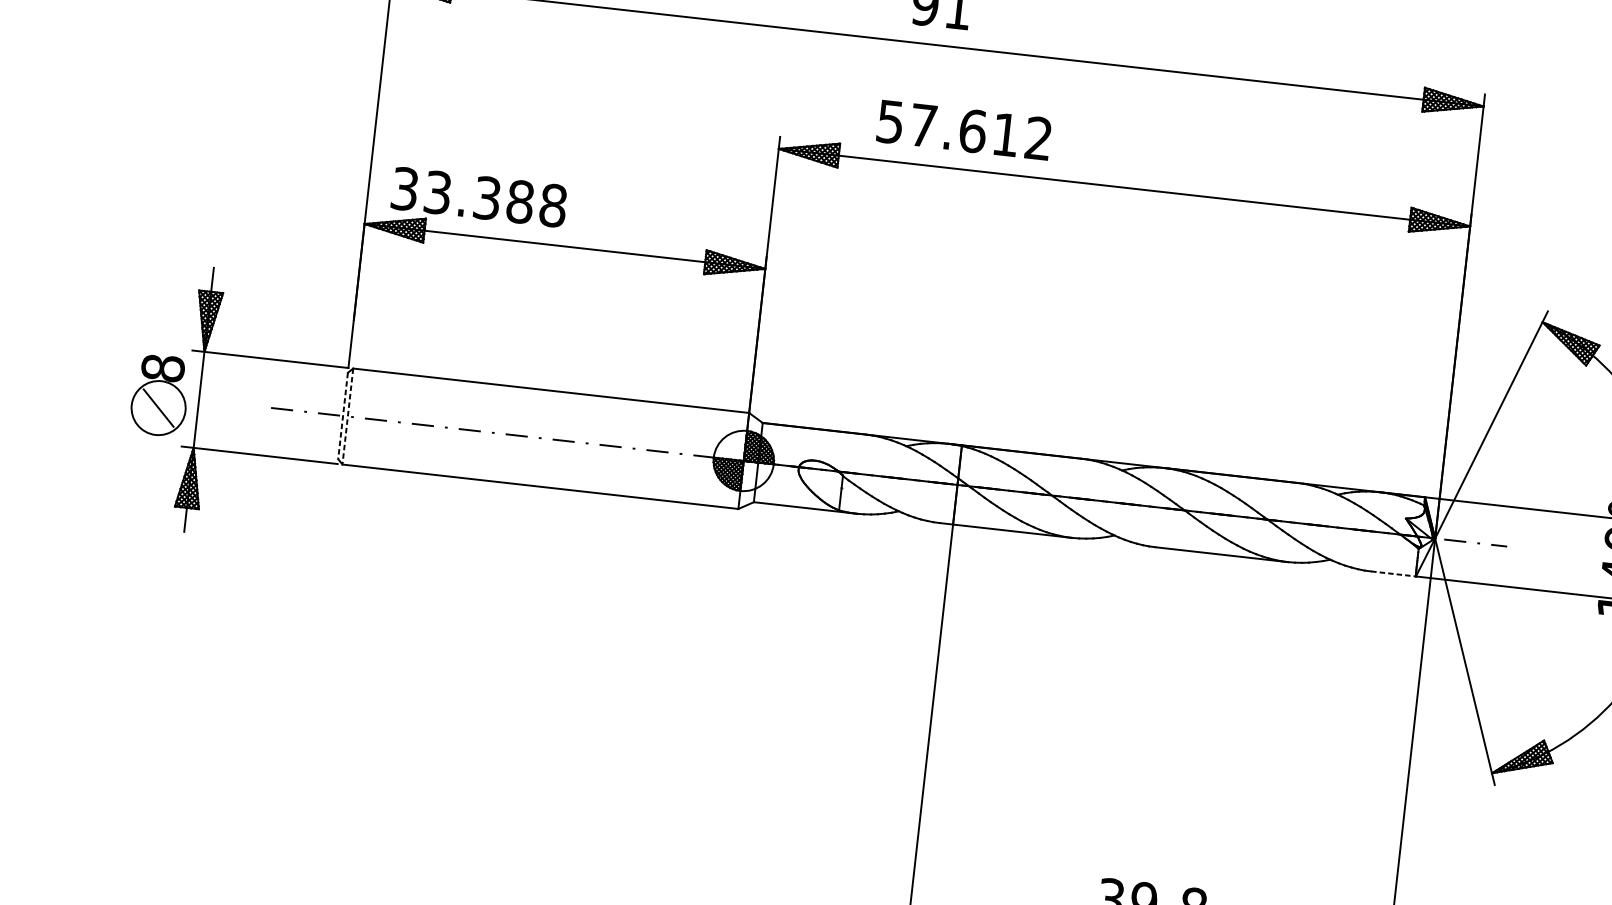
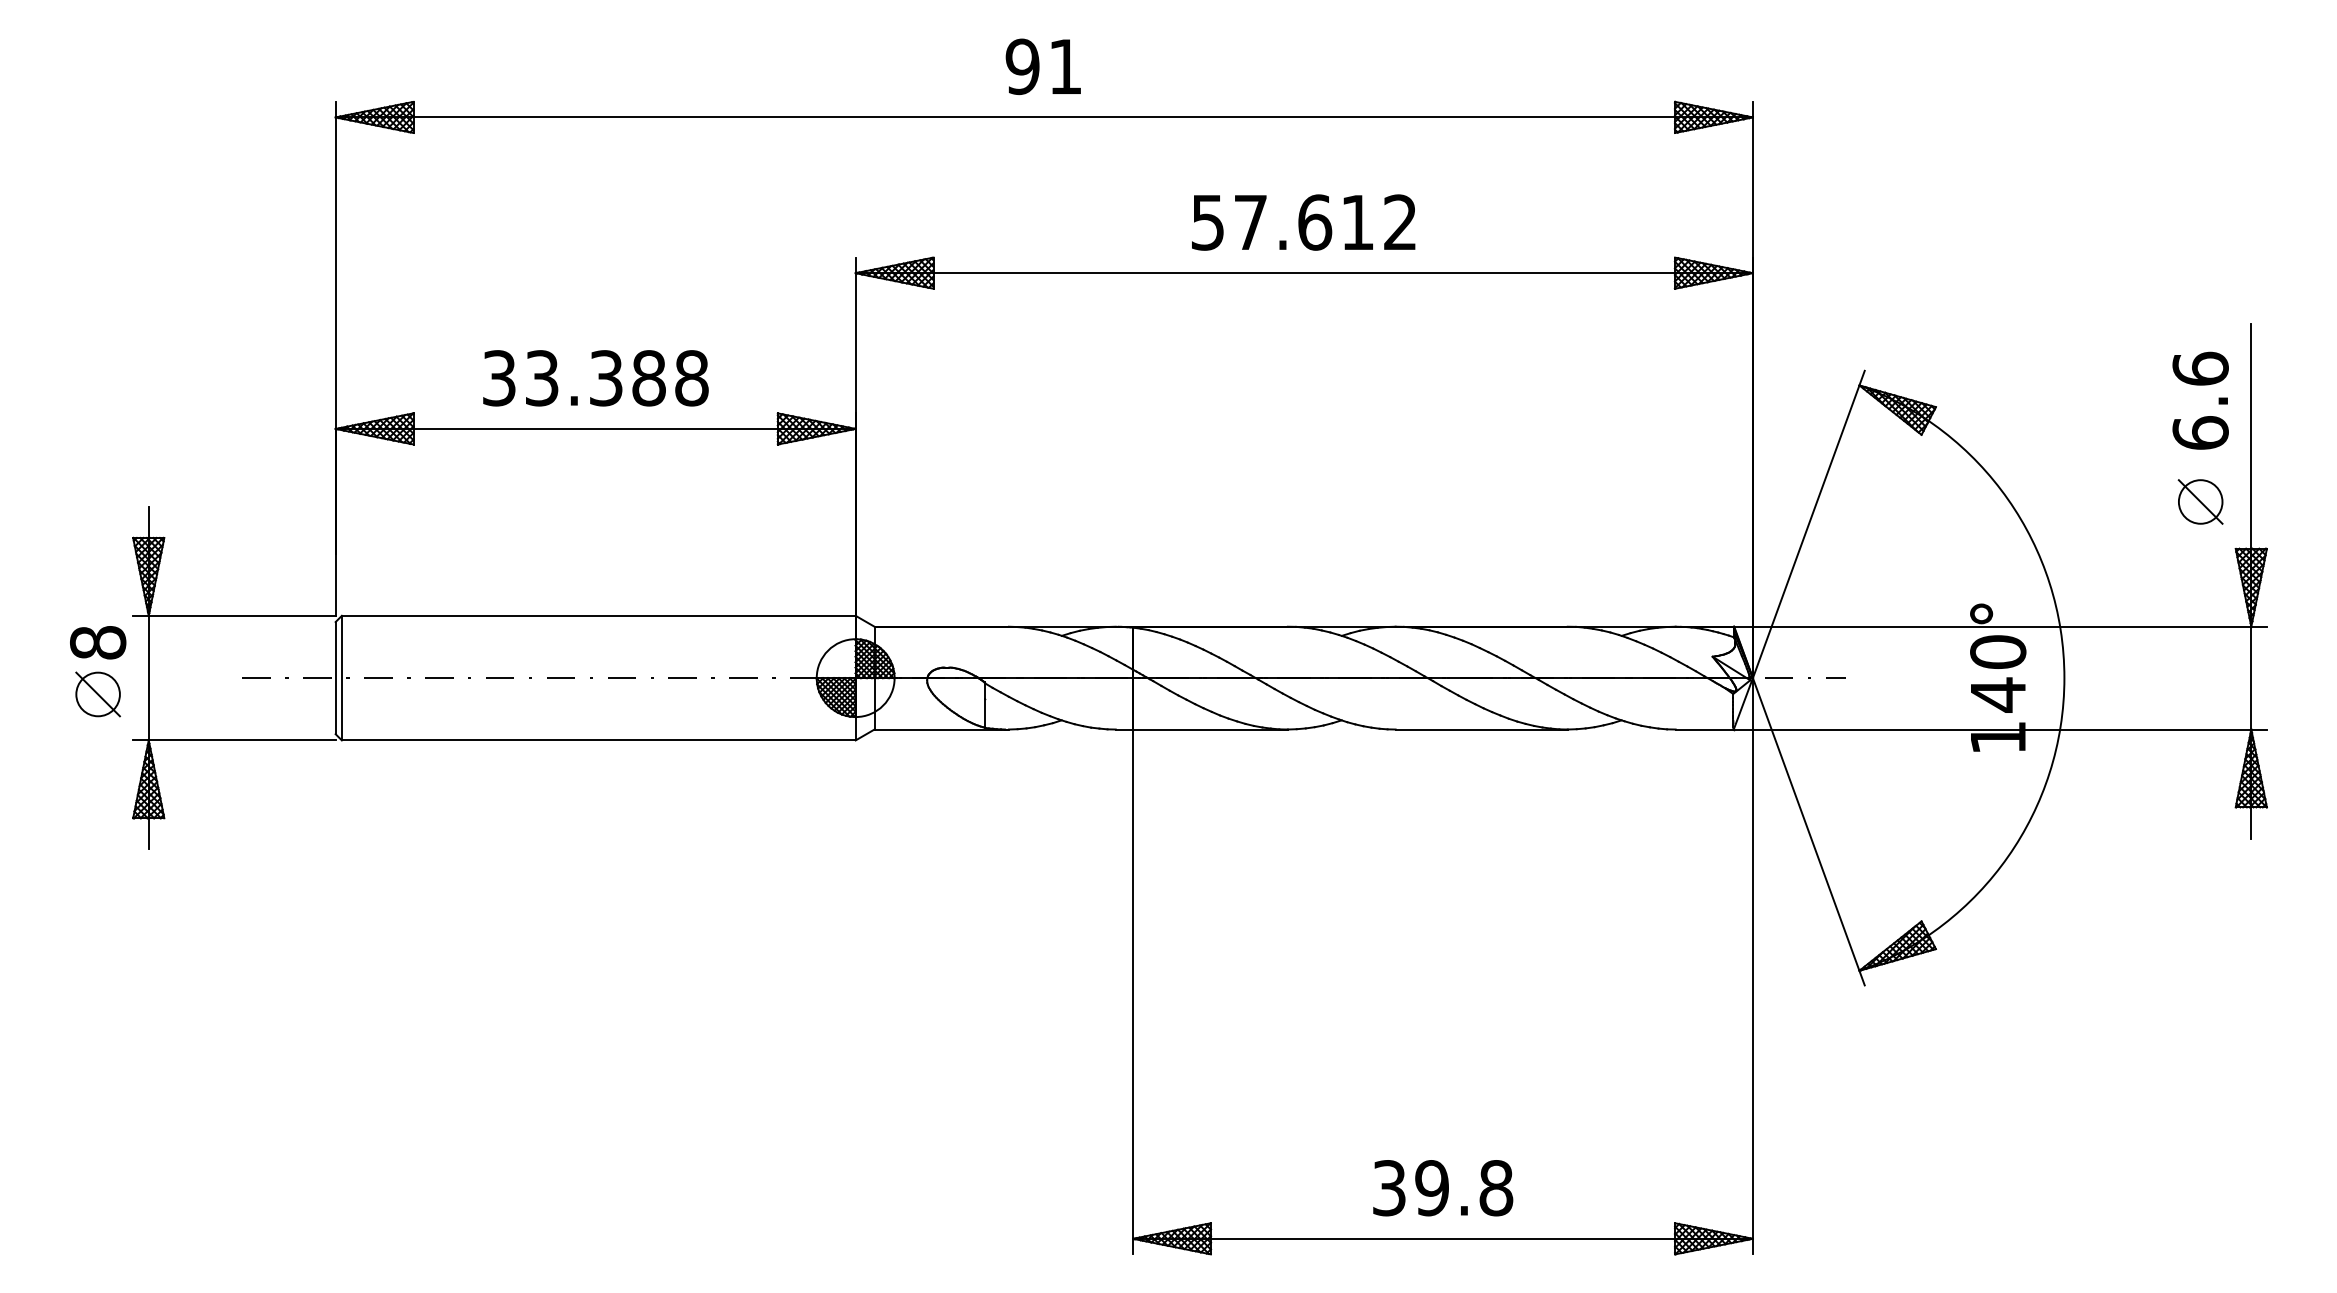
text: (964, 130) -> (1303, 222), moved
text: (479, 197) -> (595, 378), moved
circle: (158, 408) -> (97, 694), size x0.62
line: (342, 416) -> (335, 678), dashed -> solid
line: (347, 416) -> (341, 678), dashed -> solid
line: (1394, 574) -> (1705, 729), dashed -> solid

